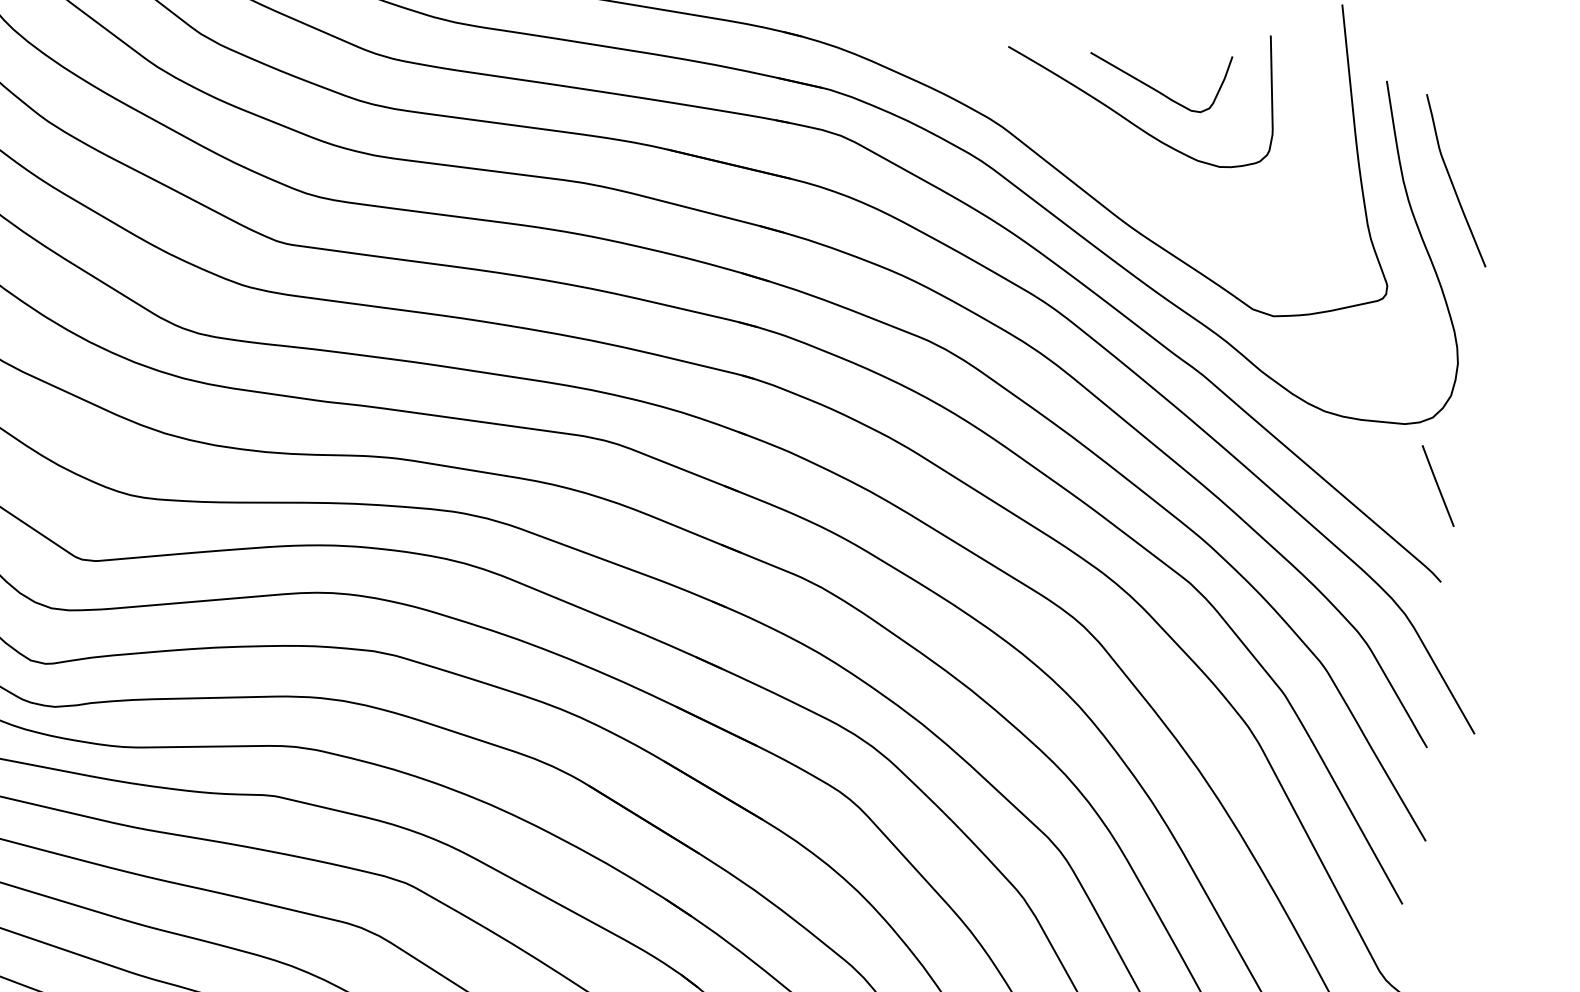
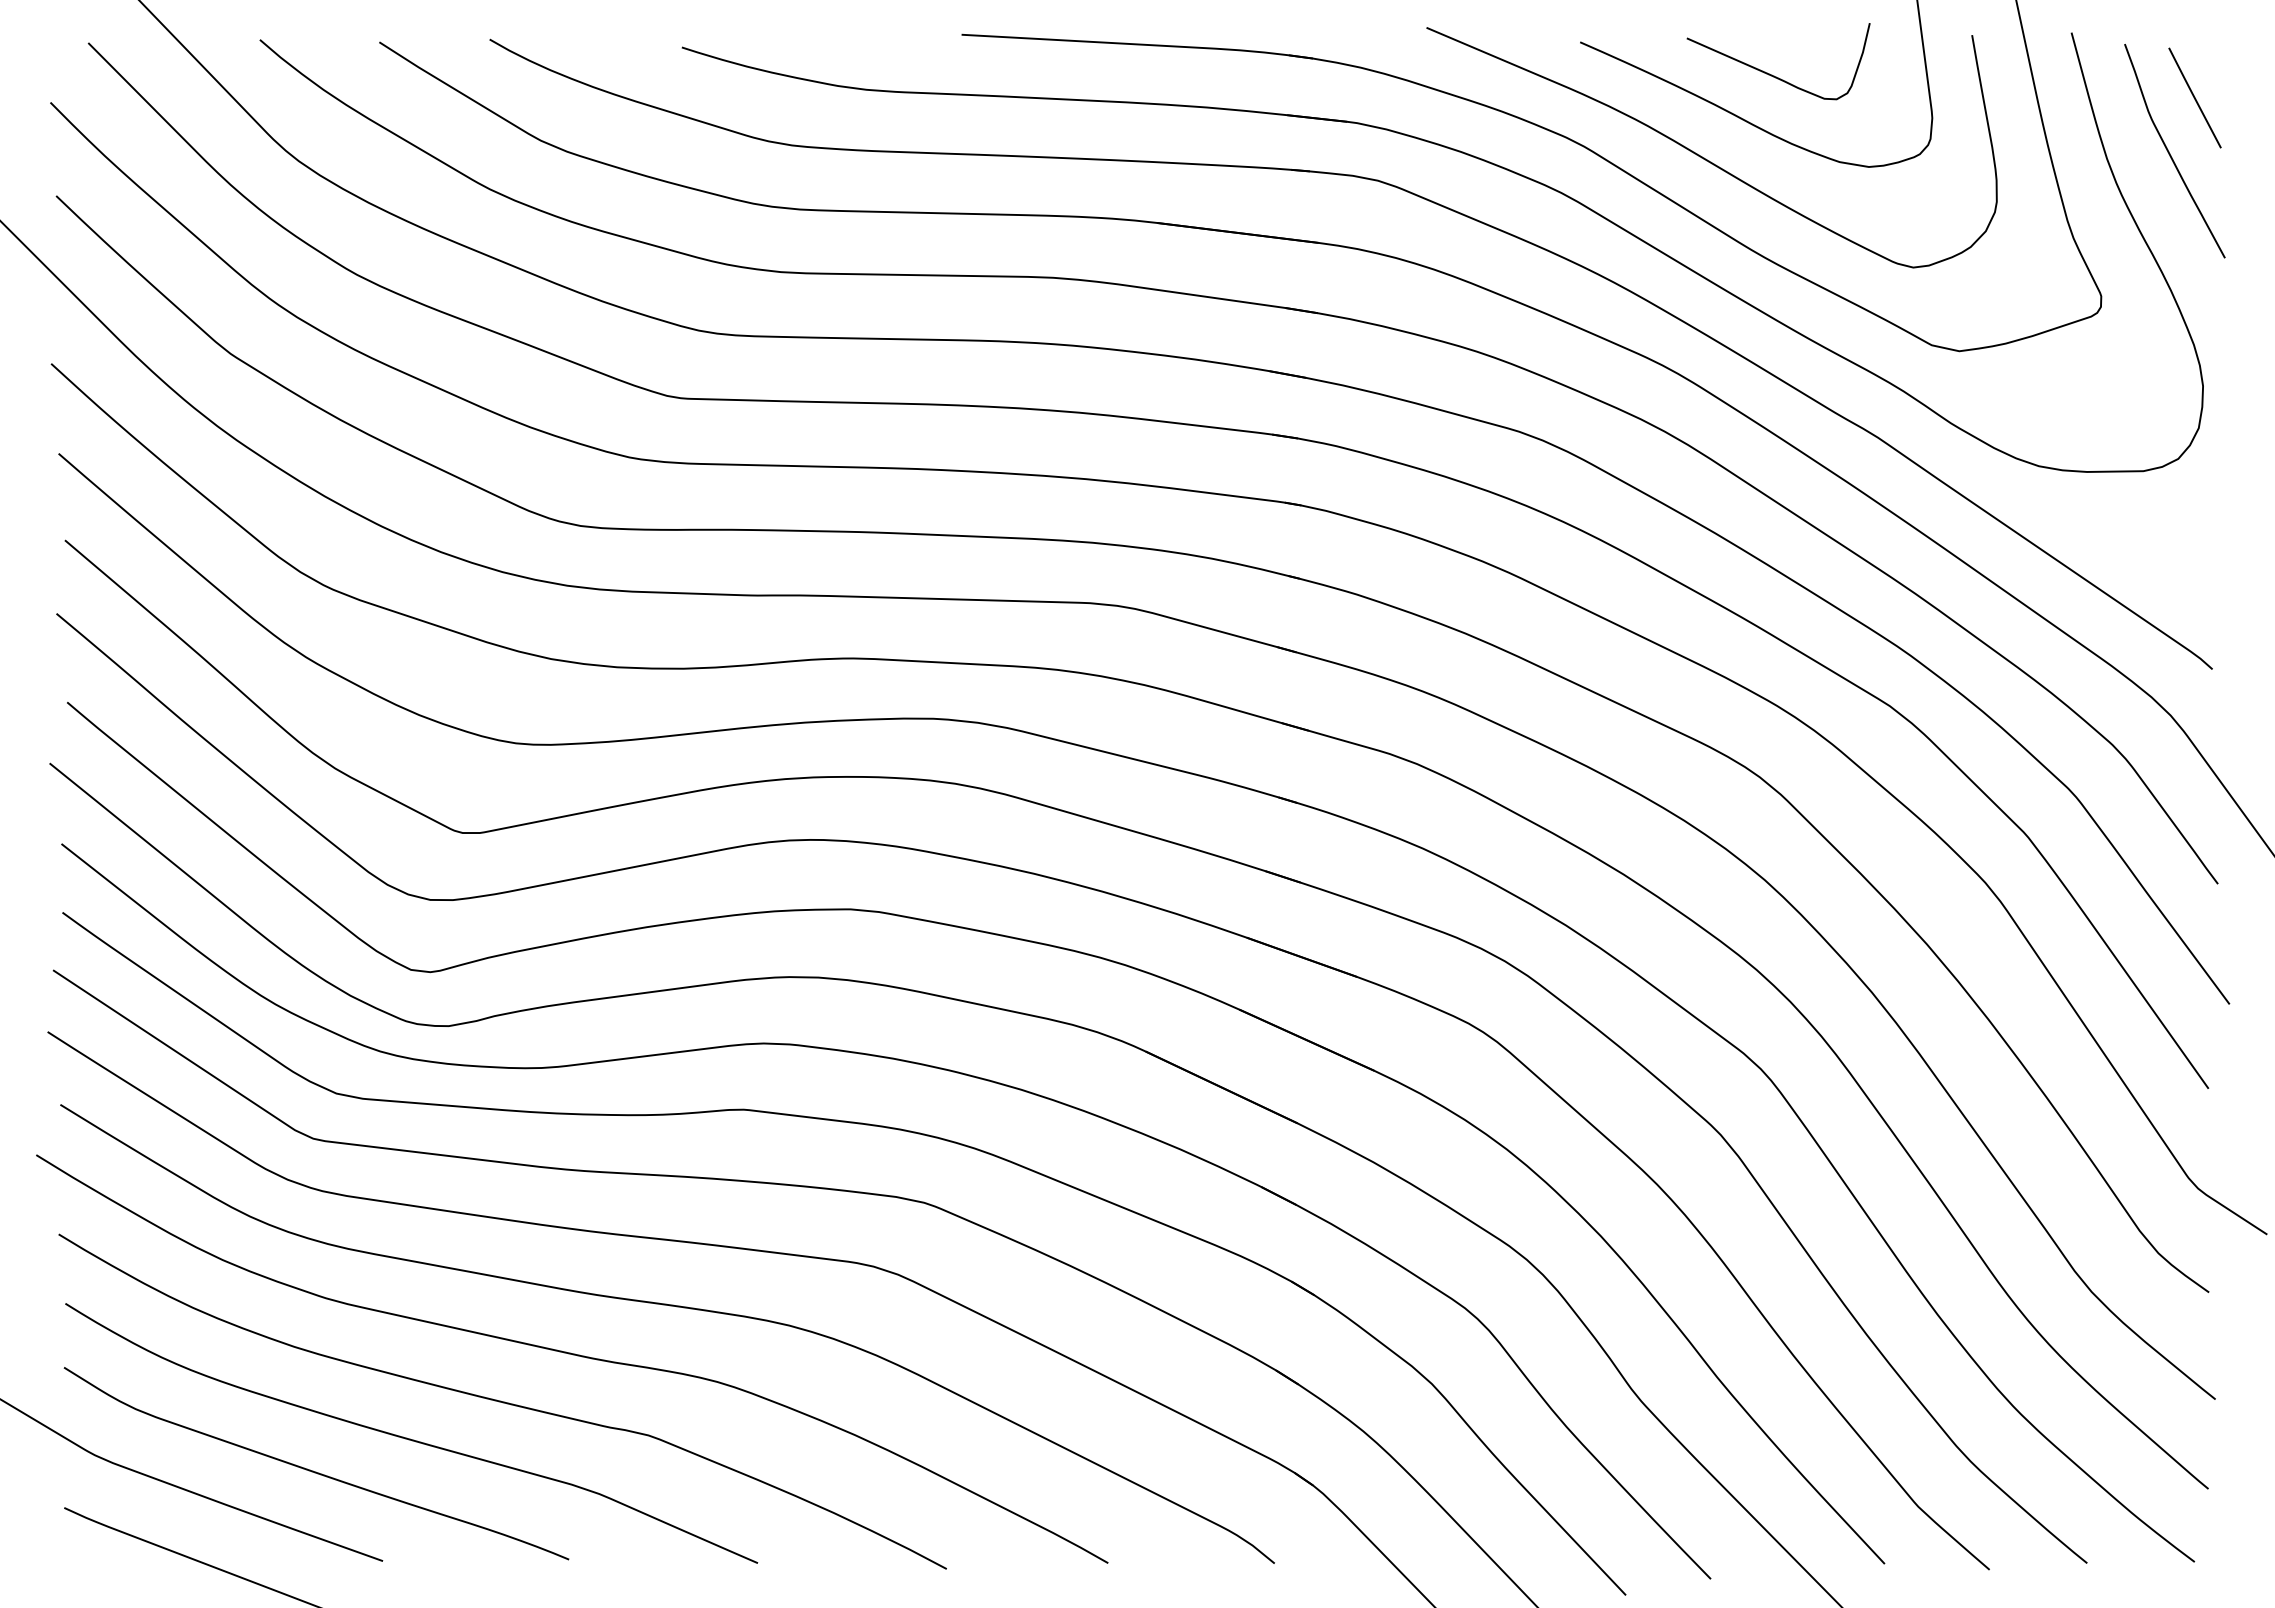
curve: (1094, 145) -> (1704, 157), added
line: (1437, 485) -> (2194, 97), moved

